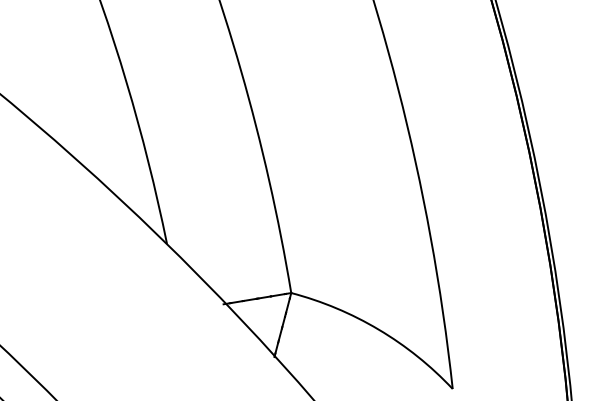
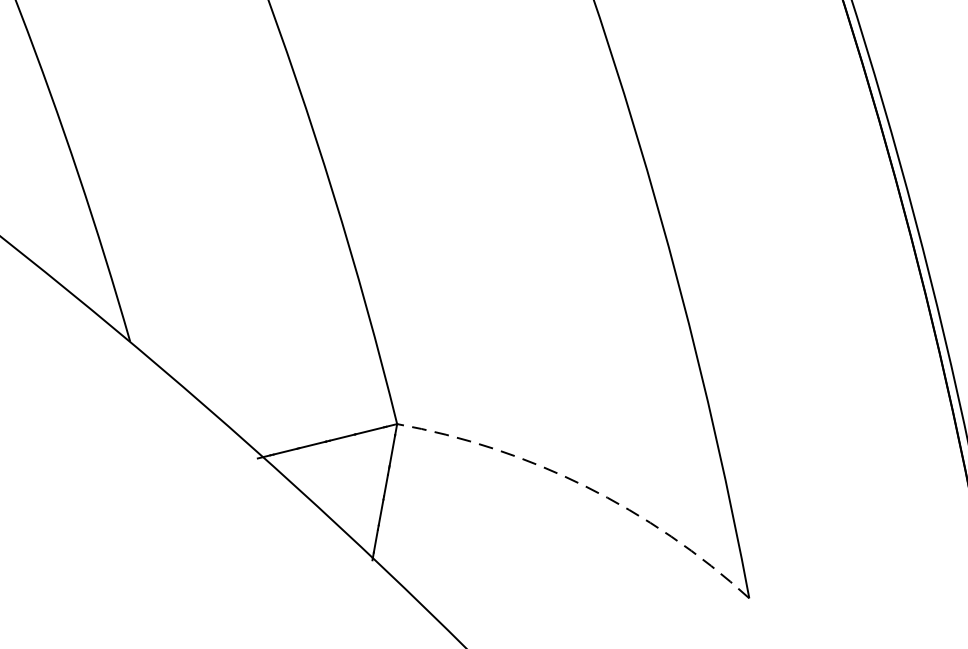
arc: (378, 329) -> (584, 486), solid -> dashed

